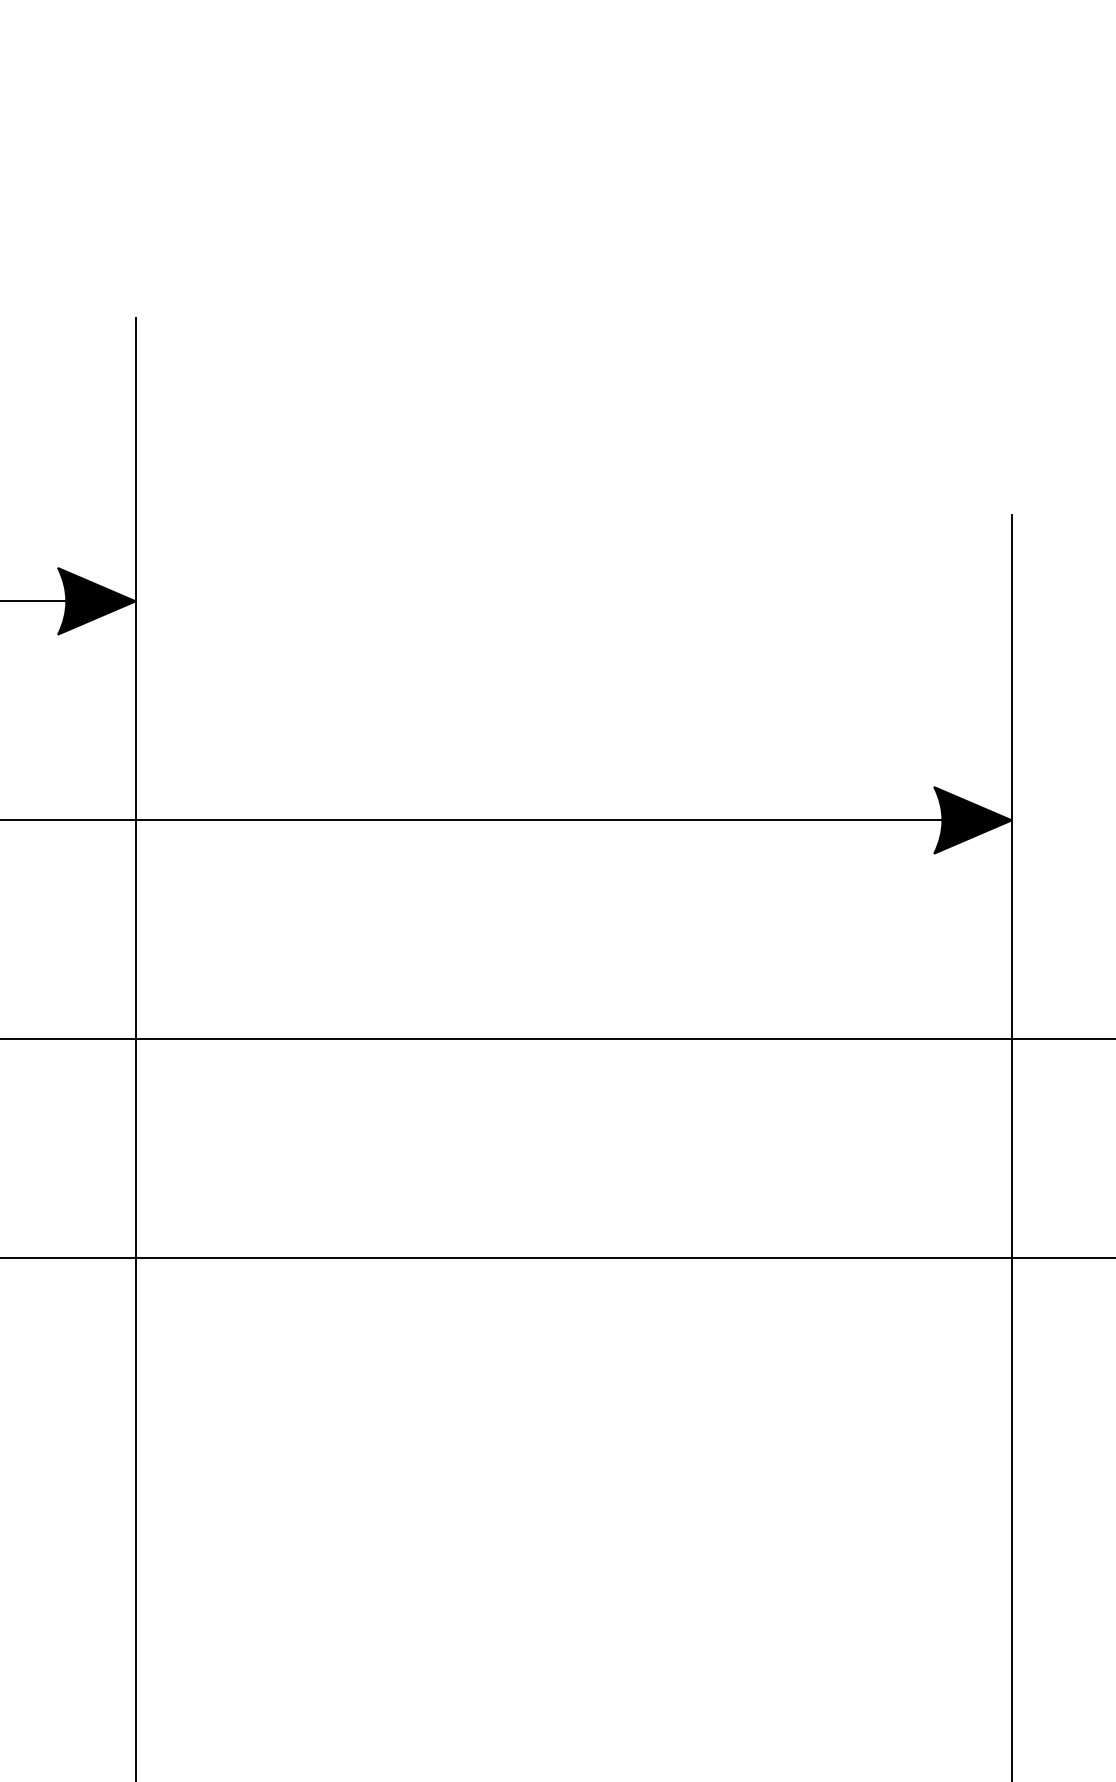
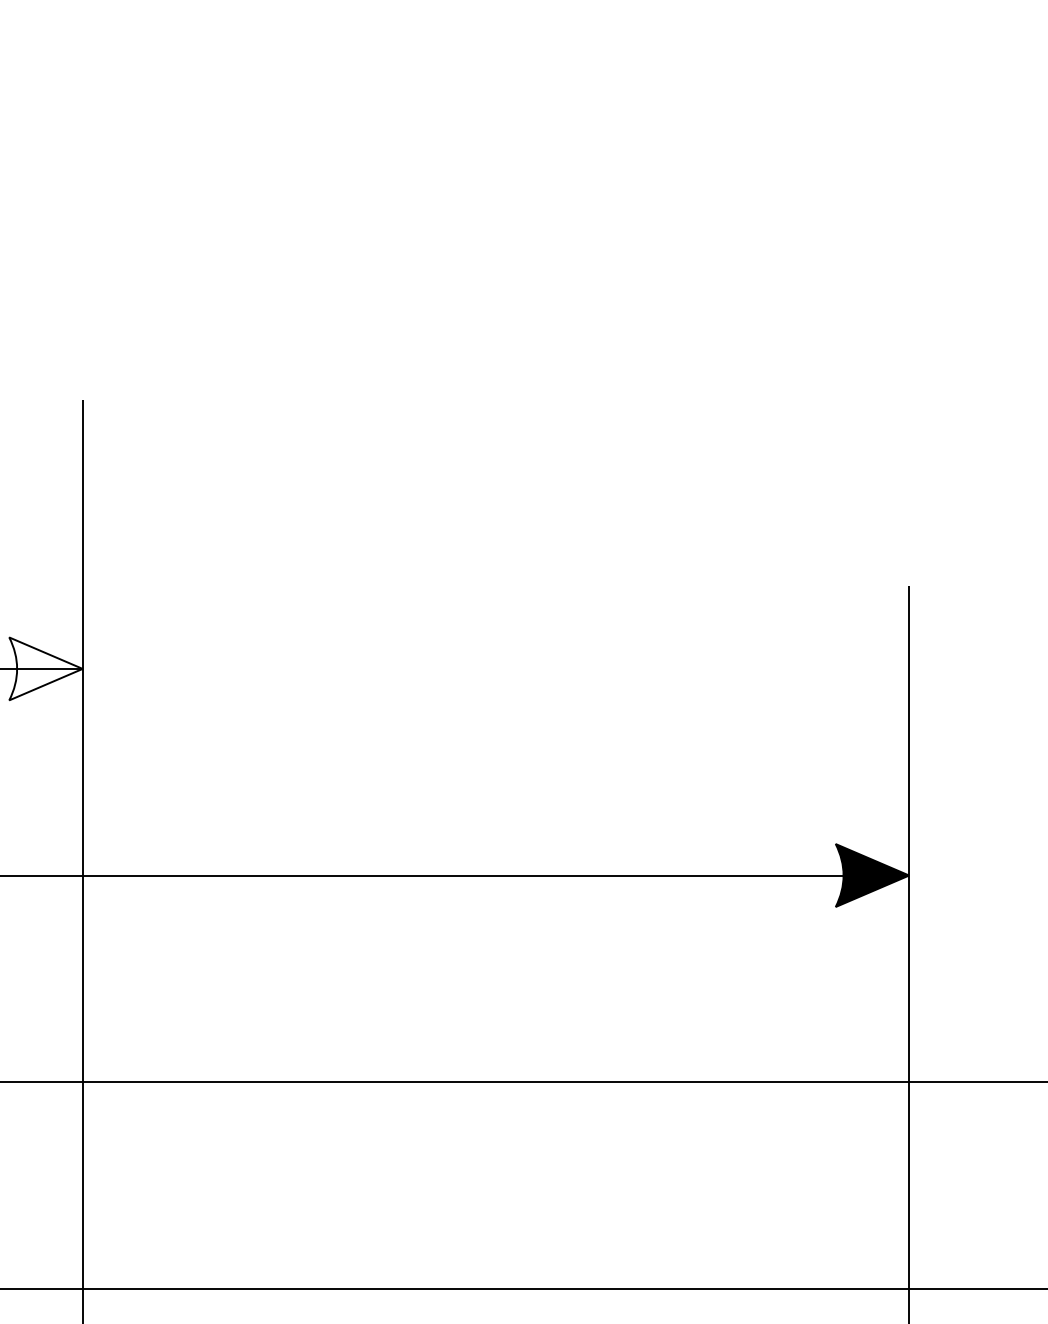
fill: (96, 600) -> (45, 668), removed

